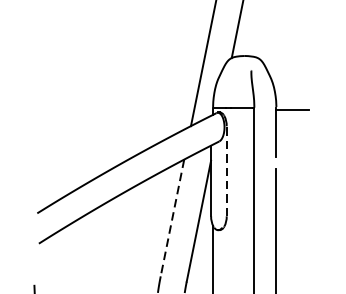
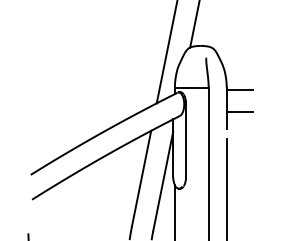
line: (291, 137) -> (239, 112), added
line: (227, 171) -> (186, 140), dashed -> solid
line: (172, 217) -> (141, 178), dashed -> solid

